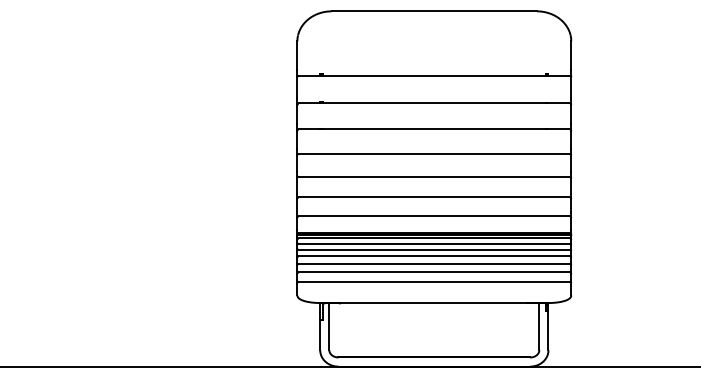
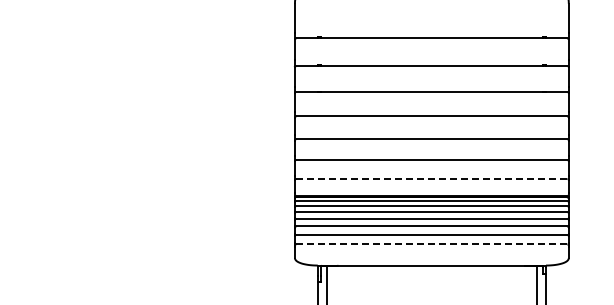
line: (434, 216) -> (432, 179), solid -> dashed
line: (434, 281) -> (432, 244), solid -> dashed

